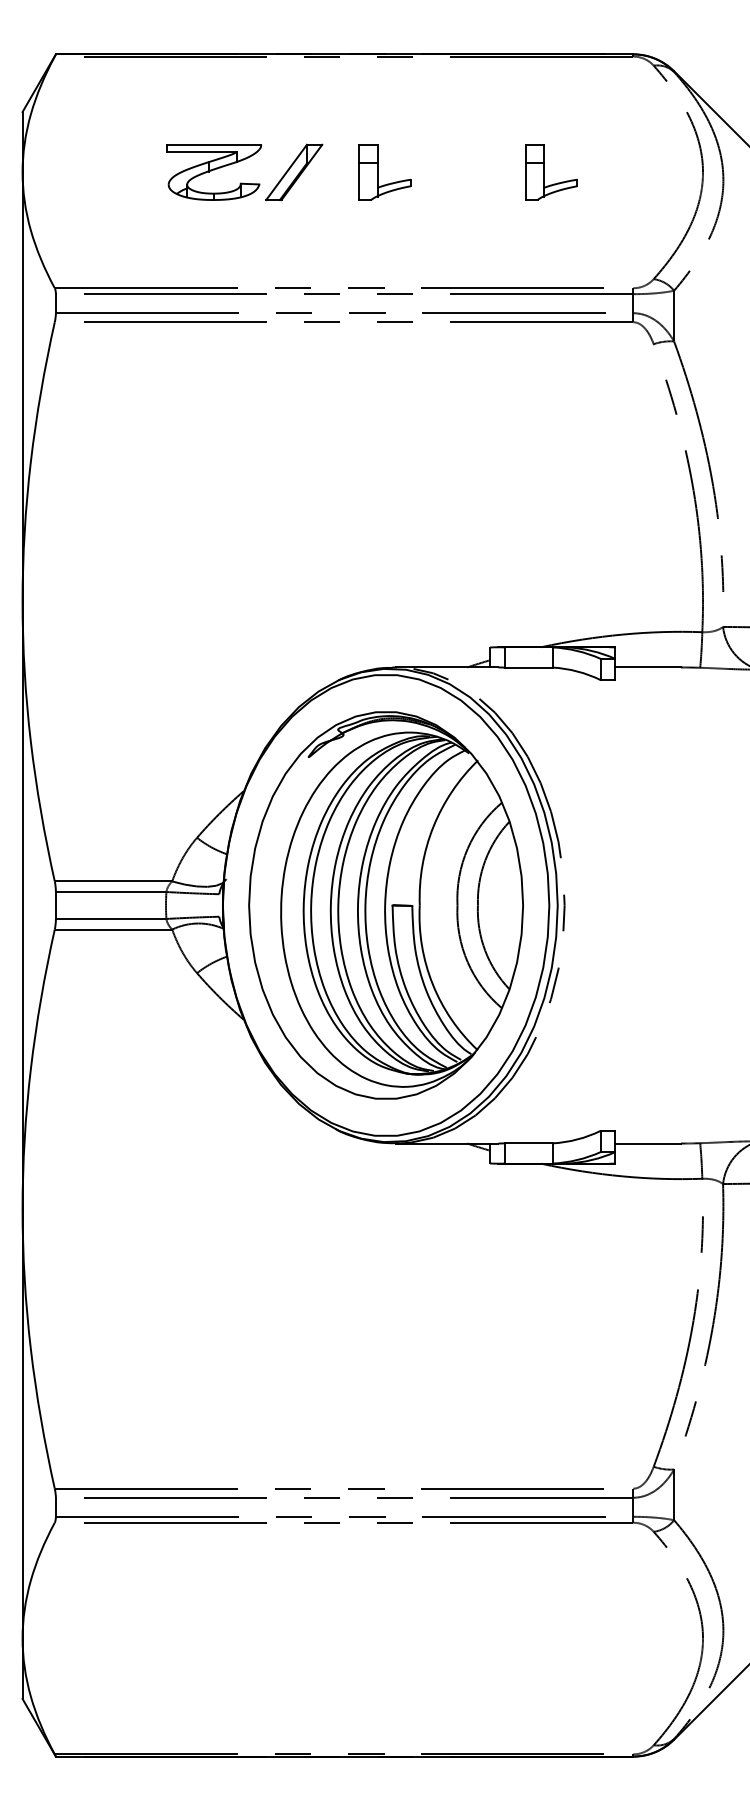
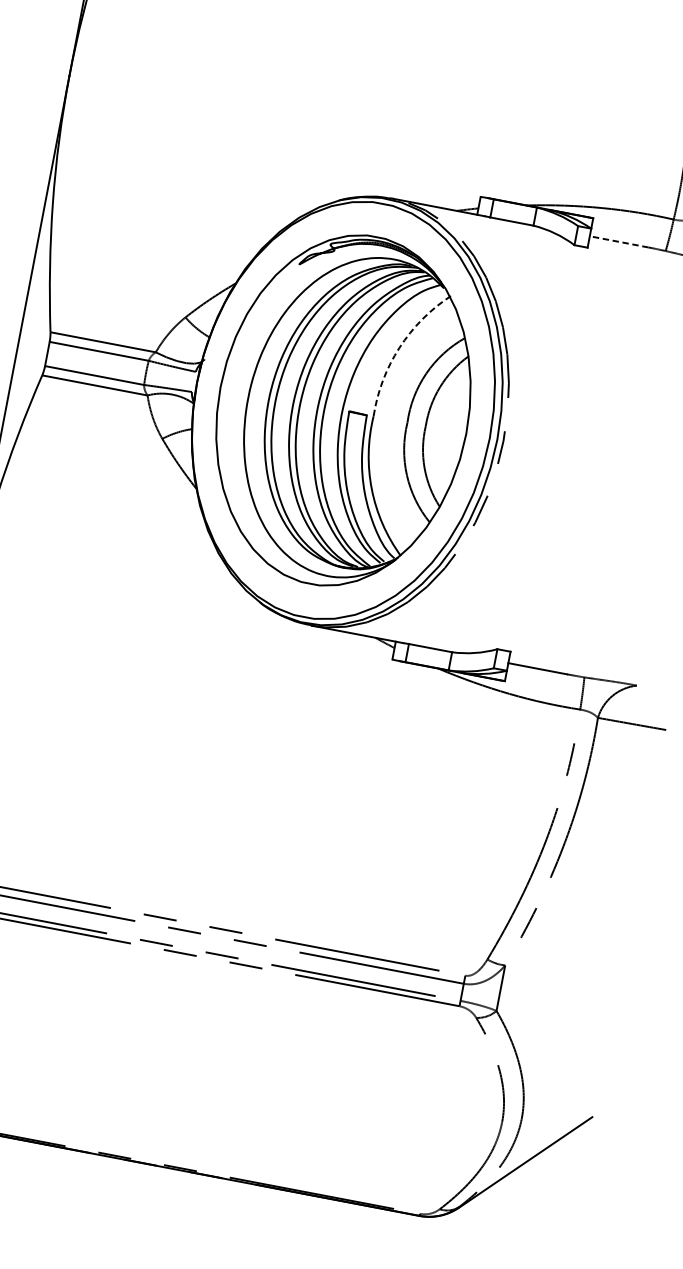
line: (648, 667) -> (619, 241), solid -> dashed
arc: (433, 826) -> (399, 347), solid -> dashed

